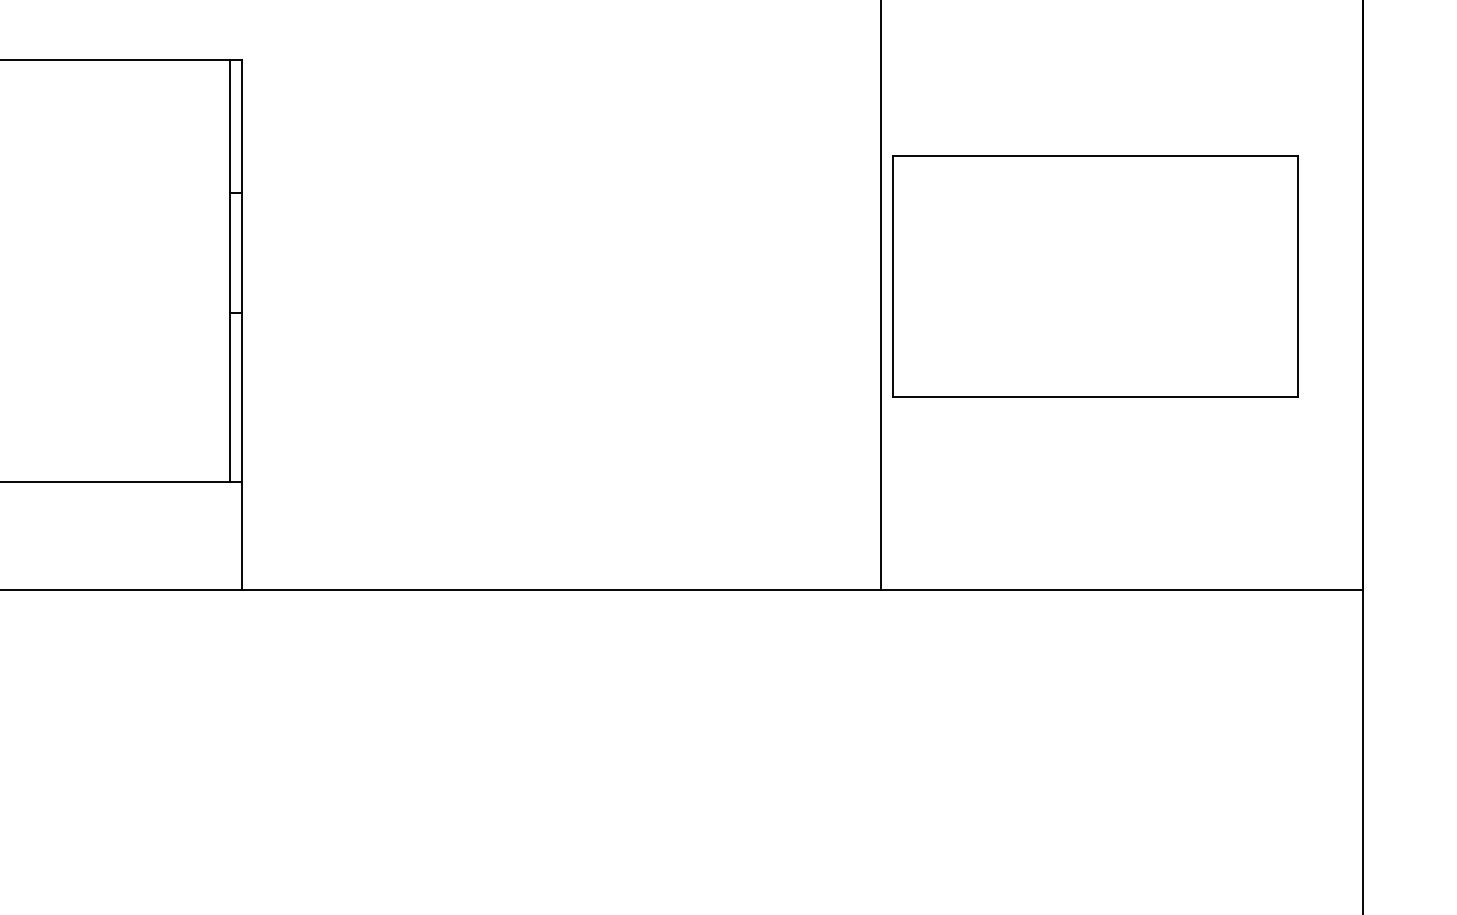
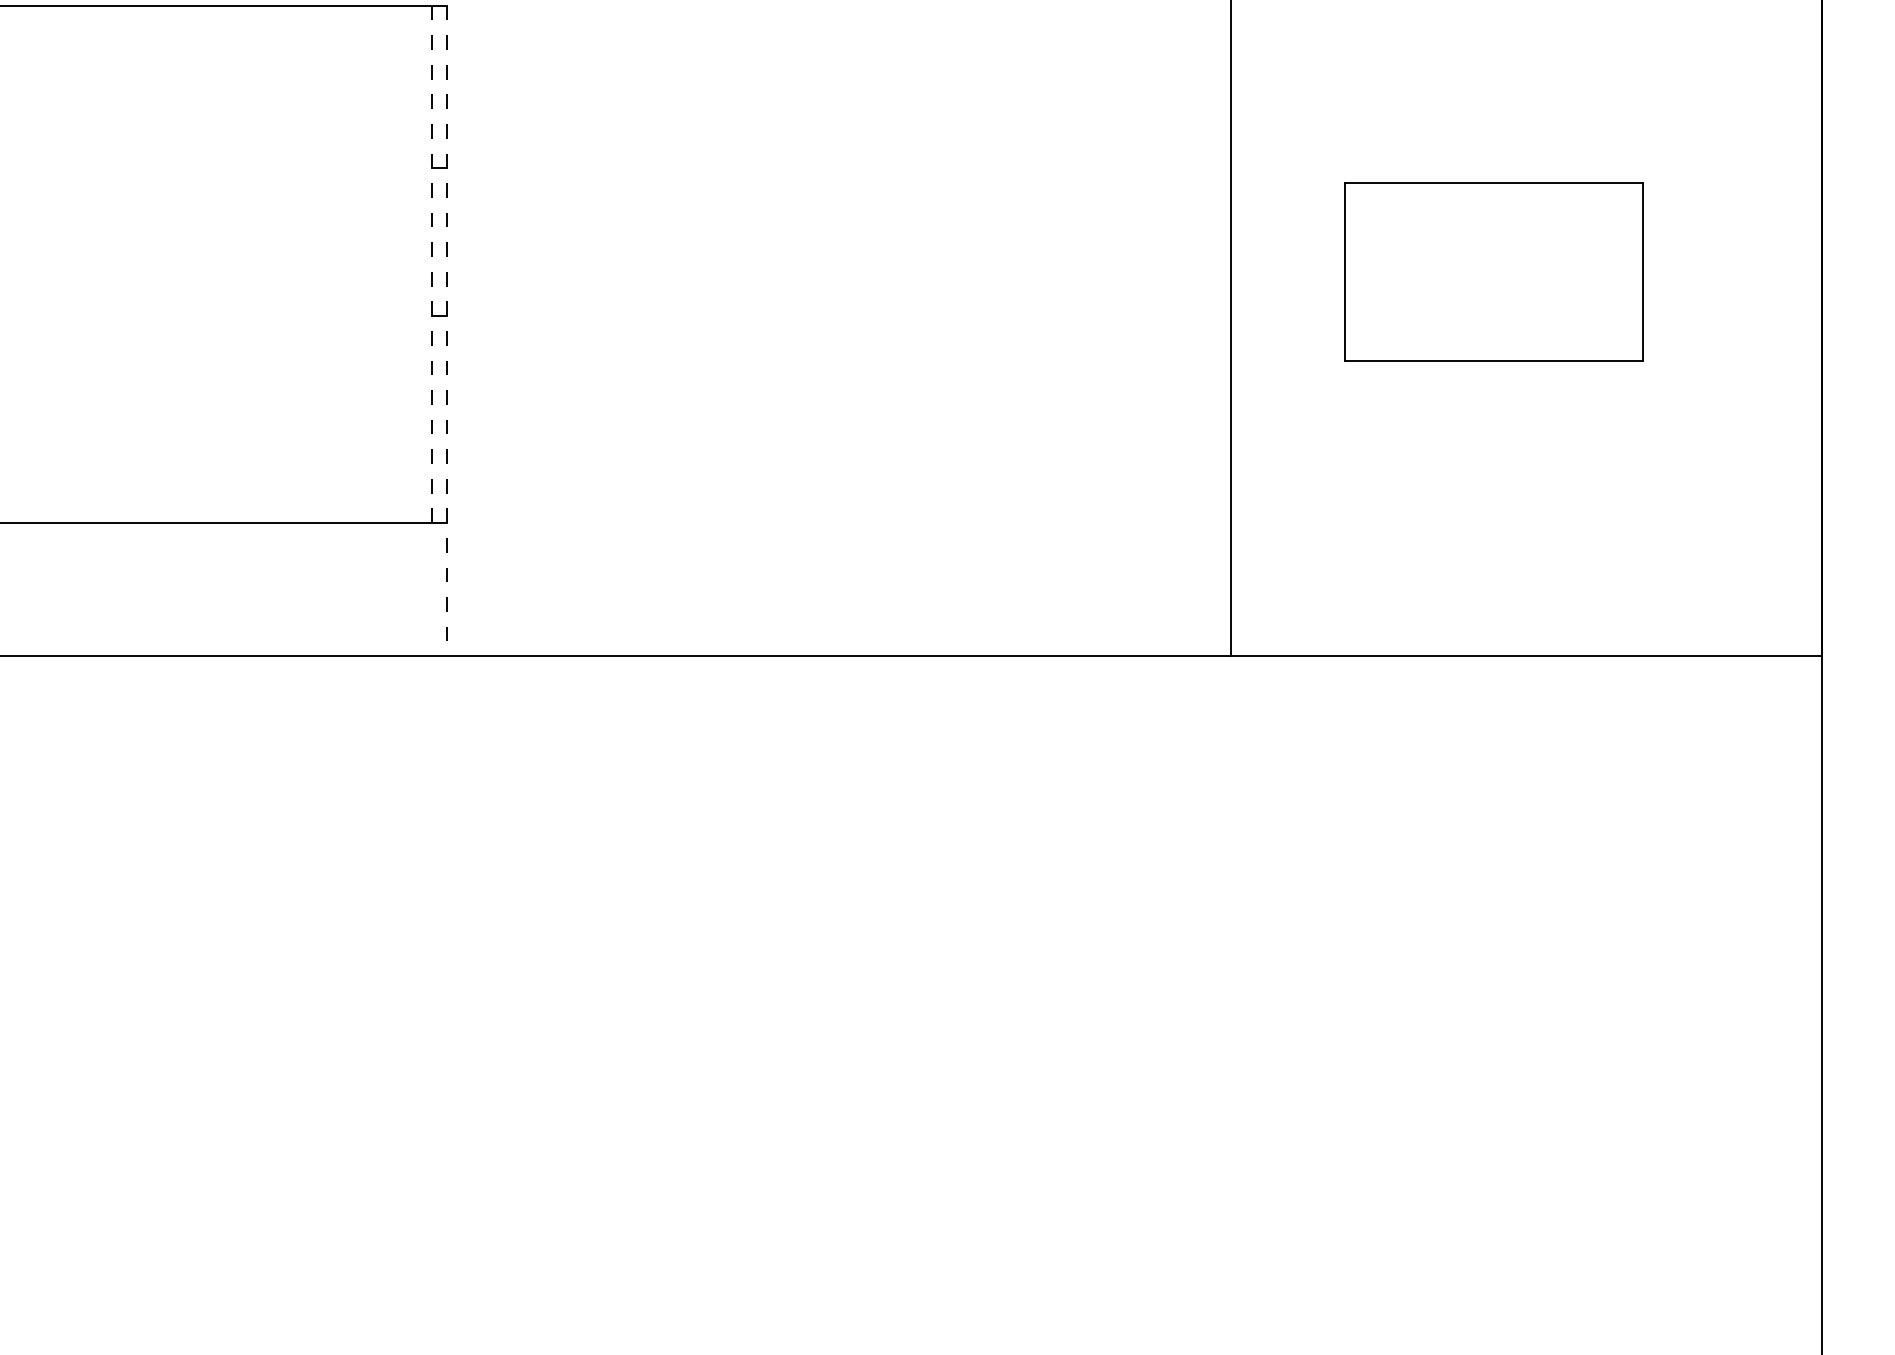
line: (229, 270) -> (432, 264), solid -> dashed
part: (1094, 276) -> (1493, 271), size x0.6
line: (242, 325) -> (447, 331), solid -> dashed

